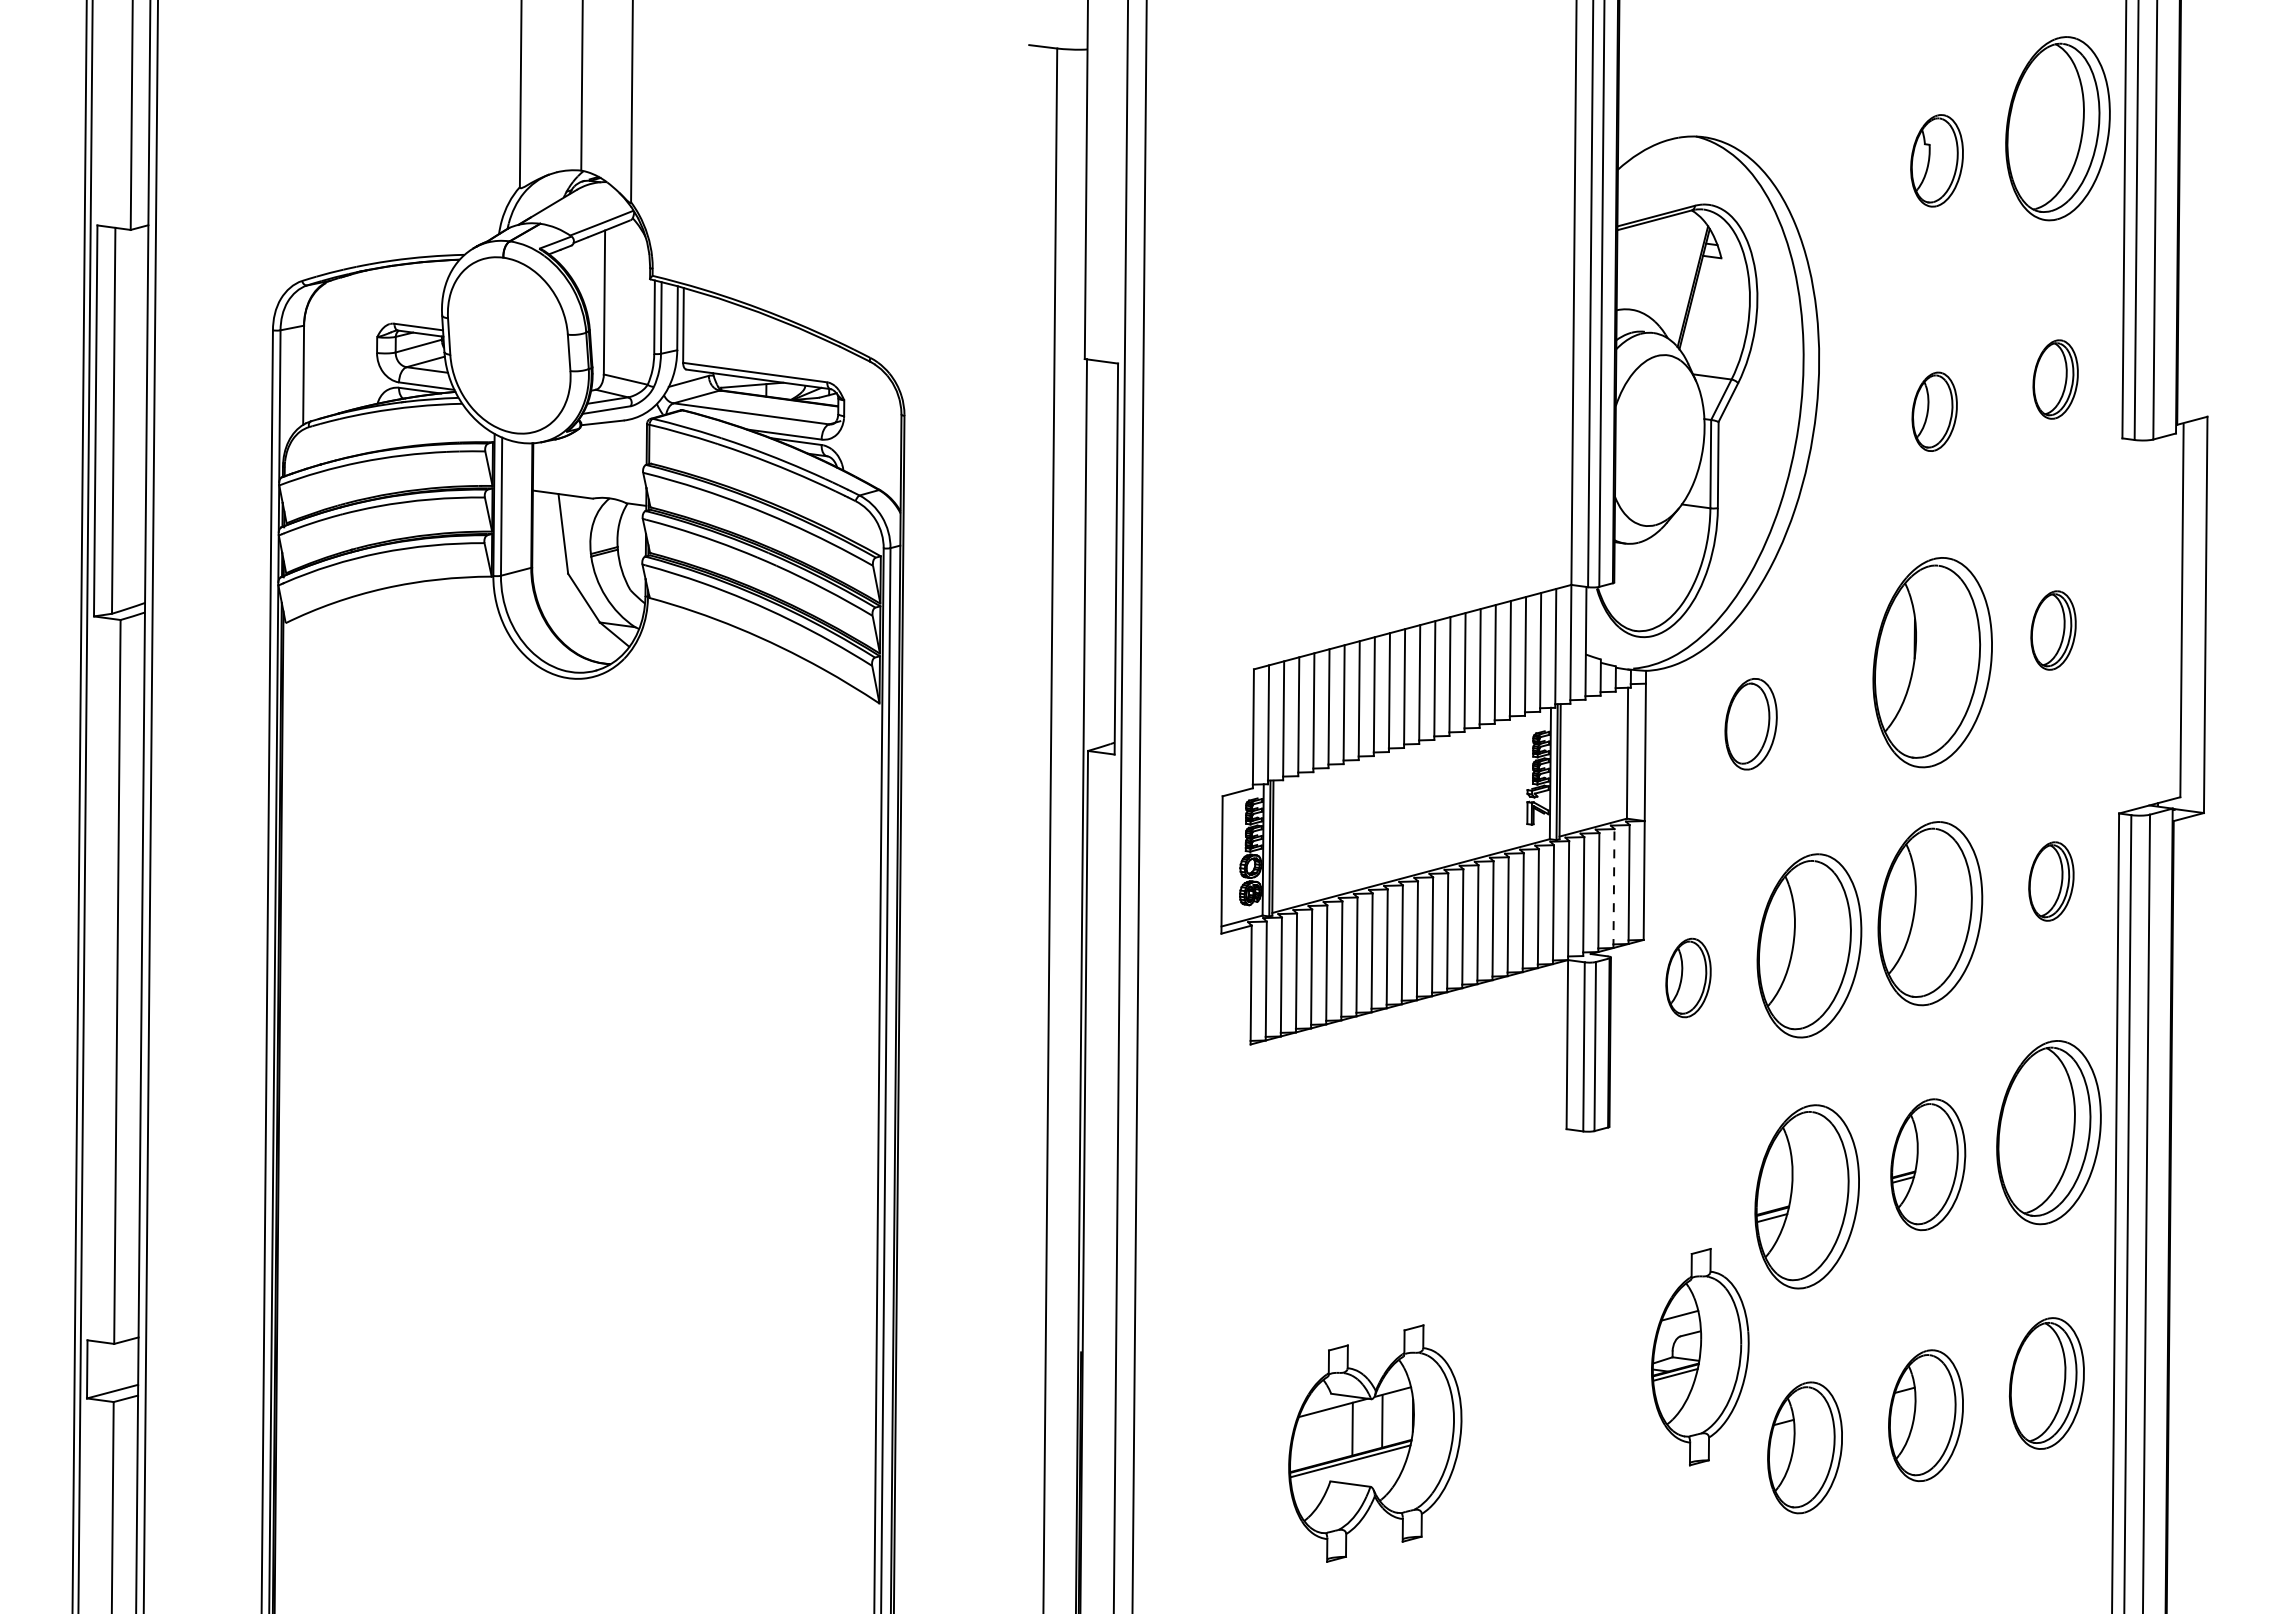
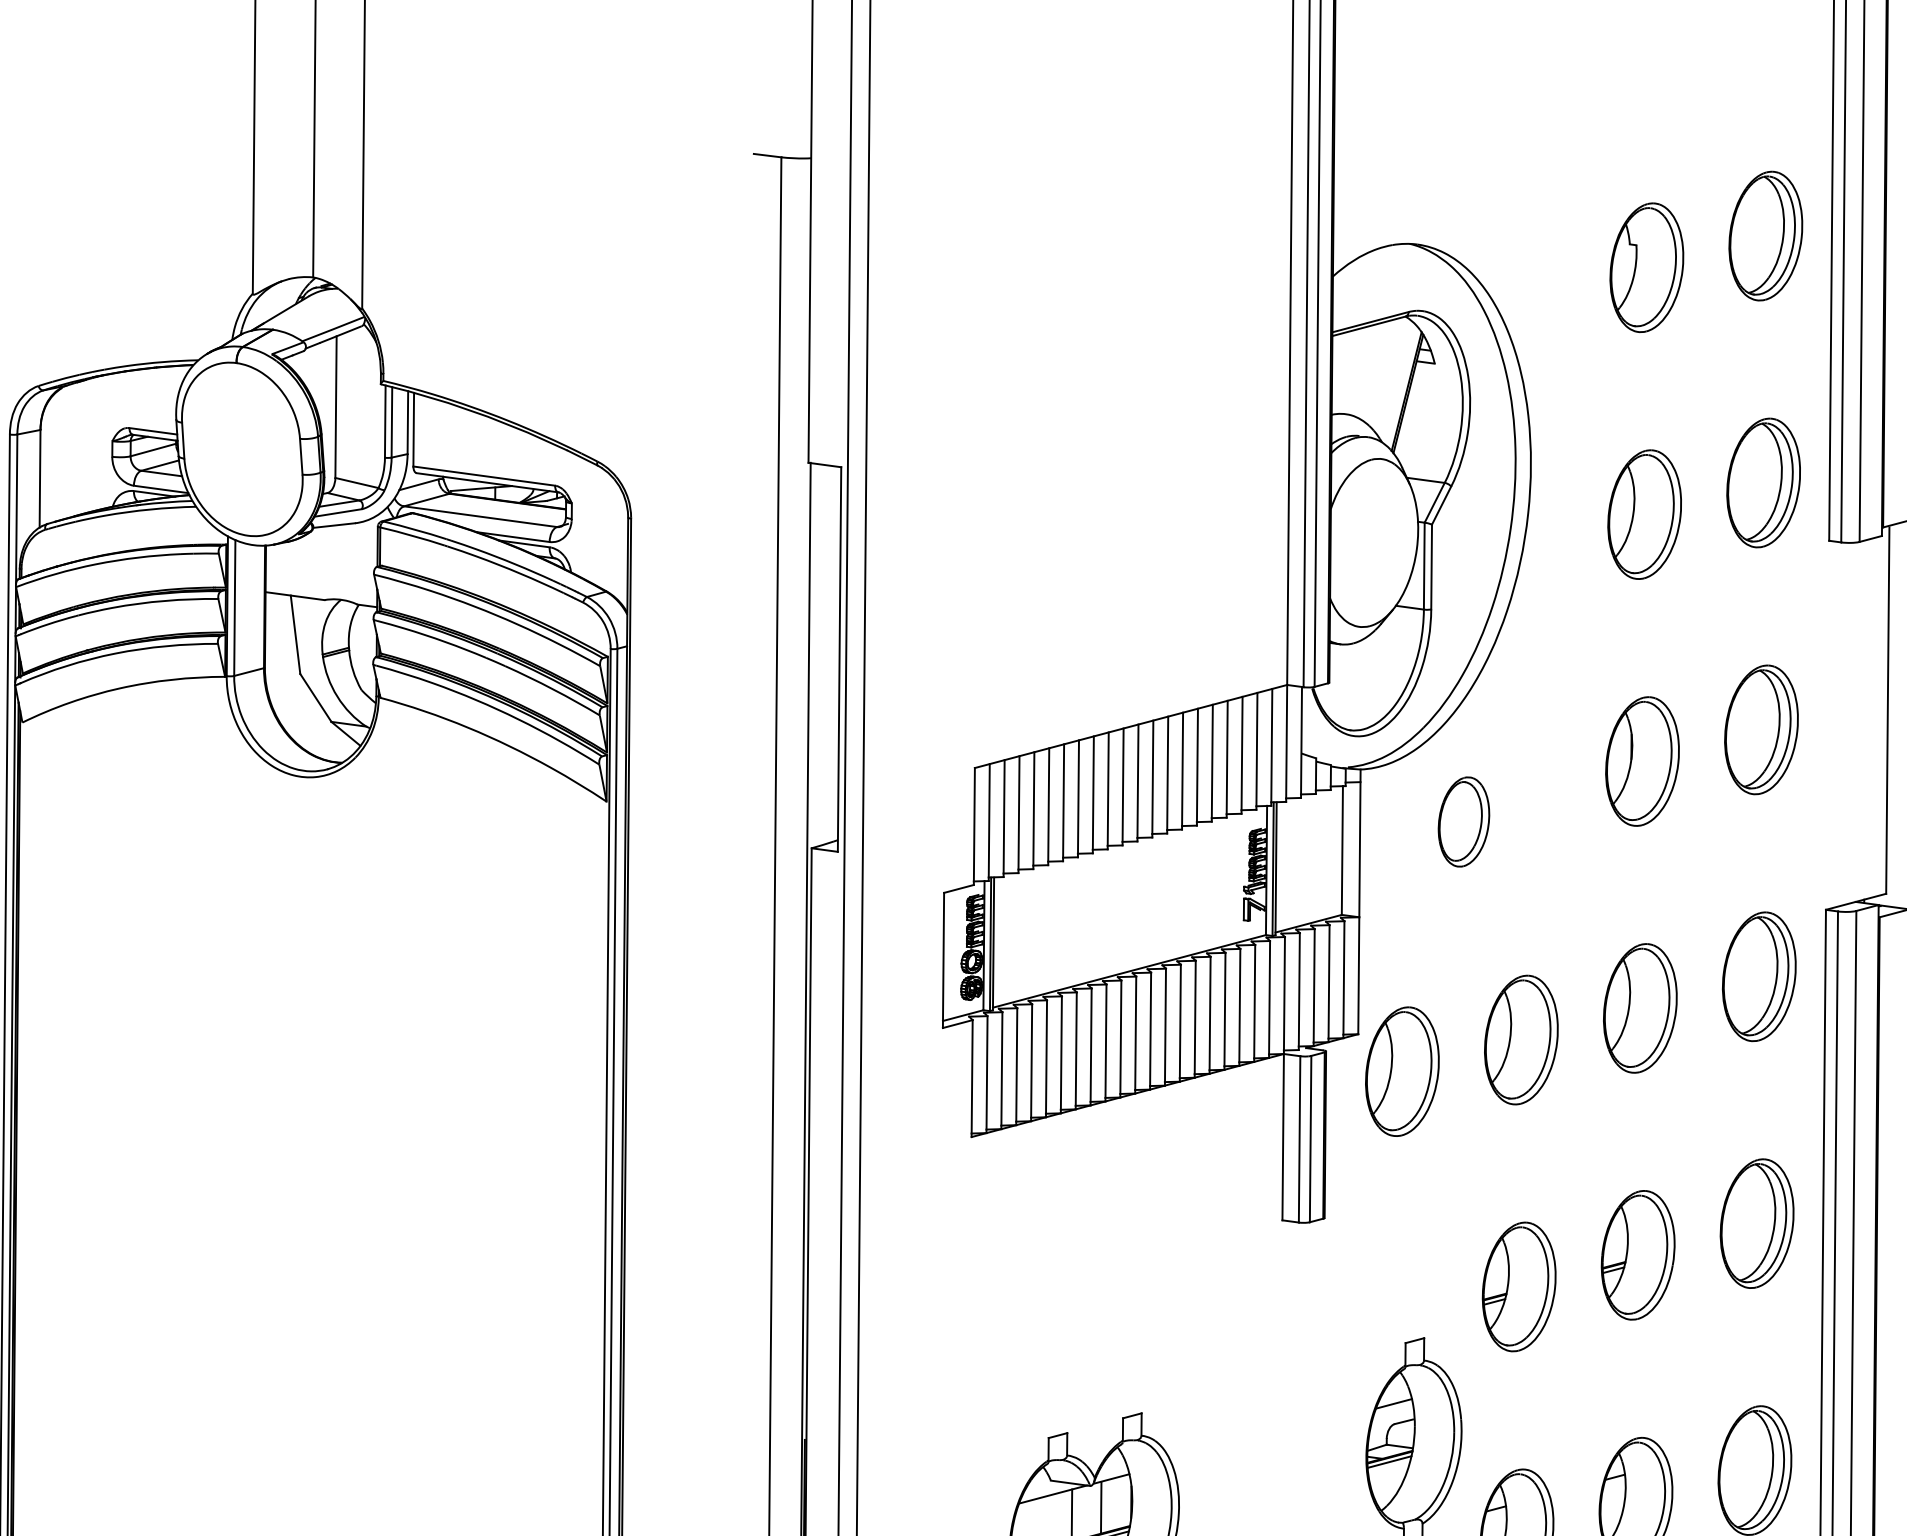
part: (2057, 128) -> (1765, 235), size x0.71
part: (1936, 160) -> (1646, 267), size x1.43
part: (2055, 379) -> (1763, 482), size x1.67
part: (1934, 411) -> (1644, 514), size x1.67
part: (2053, 630) -> (1761, 729), size x1.67
part: (1932, 662) -> (1642, 761), size x0.62
part: (2051, 881) -> (1759, 976), size x1.67
line: (1613, 888) -> (1328, 983), dashed -> solid
part: (1930, 913) -> (1640, 1008), size x0.71
part: (1809, 945) -> (1521, 1039), size x0.71
part: (1688, 977) -> (1402, 1071), size x1.67
part: (2049, 1132) -> (1757, 1223), size x0.71
part: (1807, 1196) -> (1519, 1286), size x0.71

